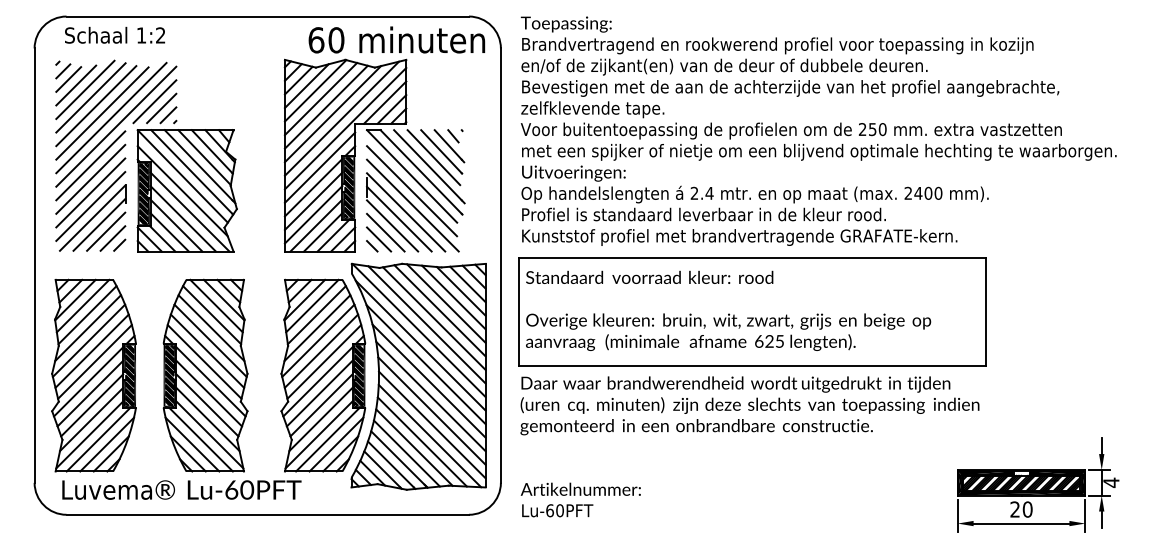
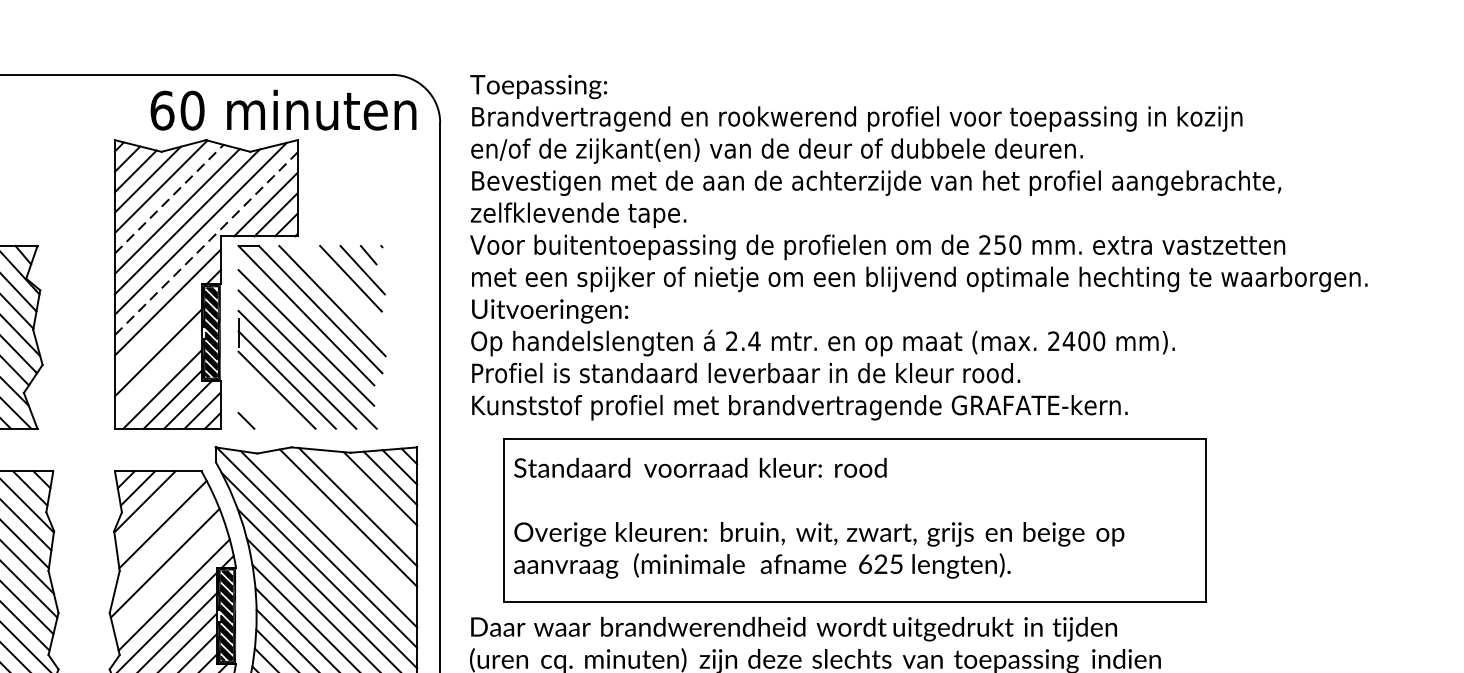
line: (321, 98) -> (169, 198), solid -> dashed
line: (345, 128) -> (206, 243), solid -> dashed
line: (433, 157) -> (338, 287), removed
line: (313, 187) -> (157, 332), removed
line: (313, 214) -> (157, 373), removed
line: (385, 232) -> (266, 400), removed
line: (379, 239) -> (257, 410), removed
line: (453, 297) -> (368, 498), removed
line: (312, 305) -> (156, 510), removed
part: (752, 311) -> (855, 519), moved
line: (434, 318) -> (340, 529), removed
line: (317, 328) -> (163, 544), removed
line: (321, 350) -> (169, 577), removed

